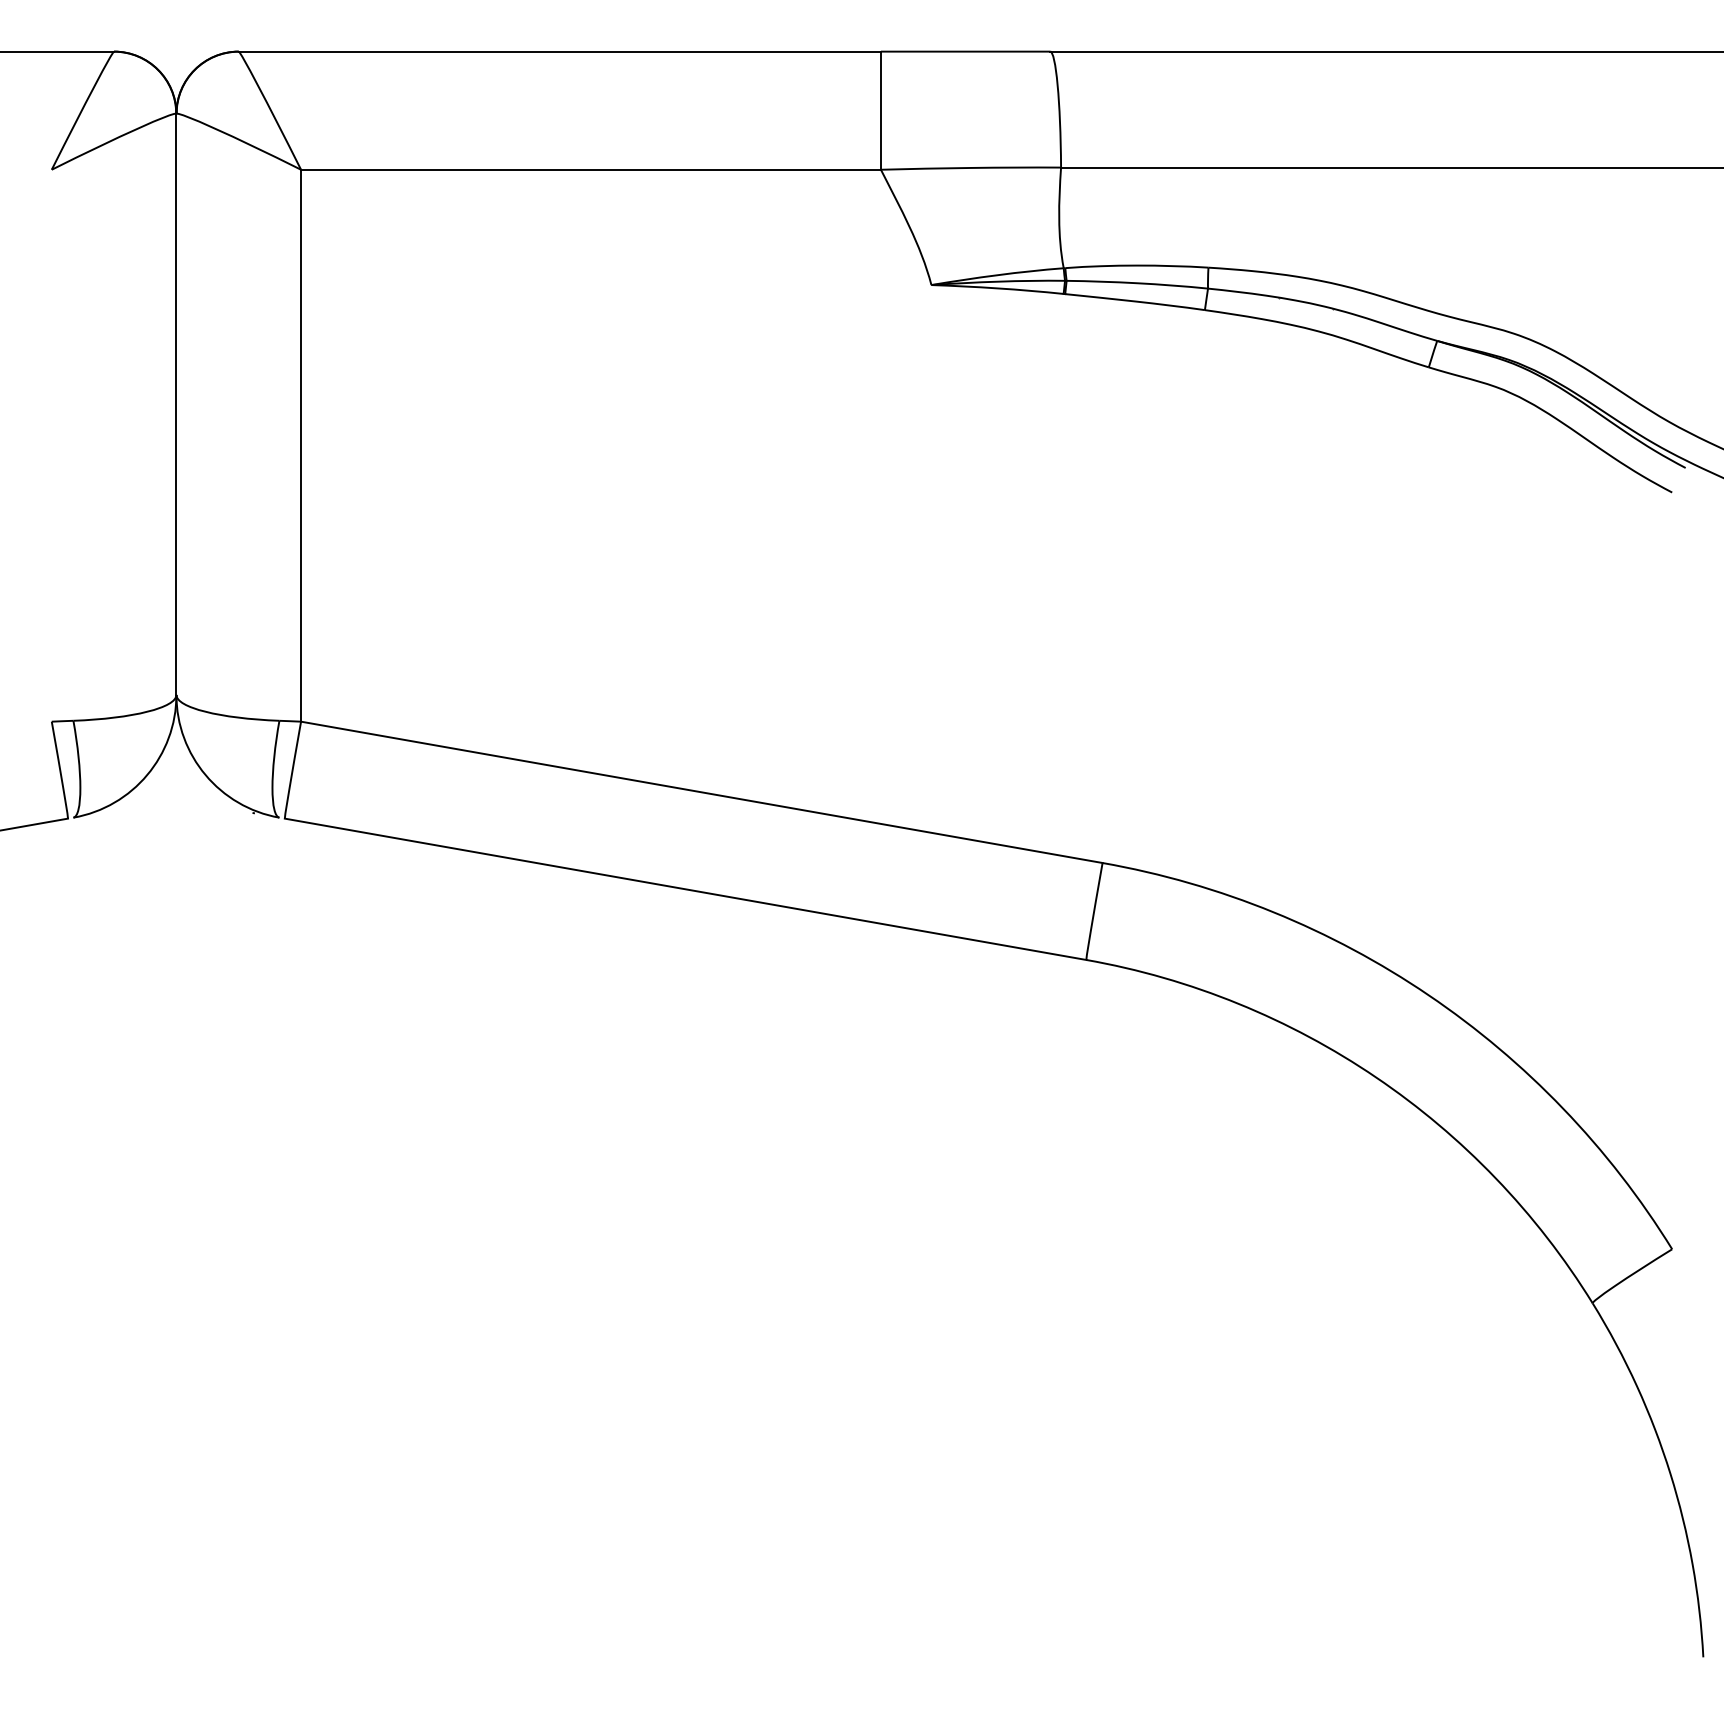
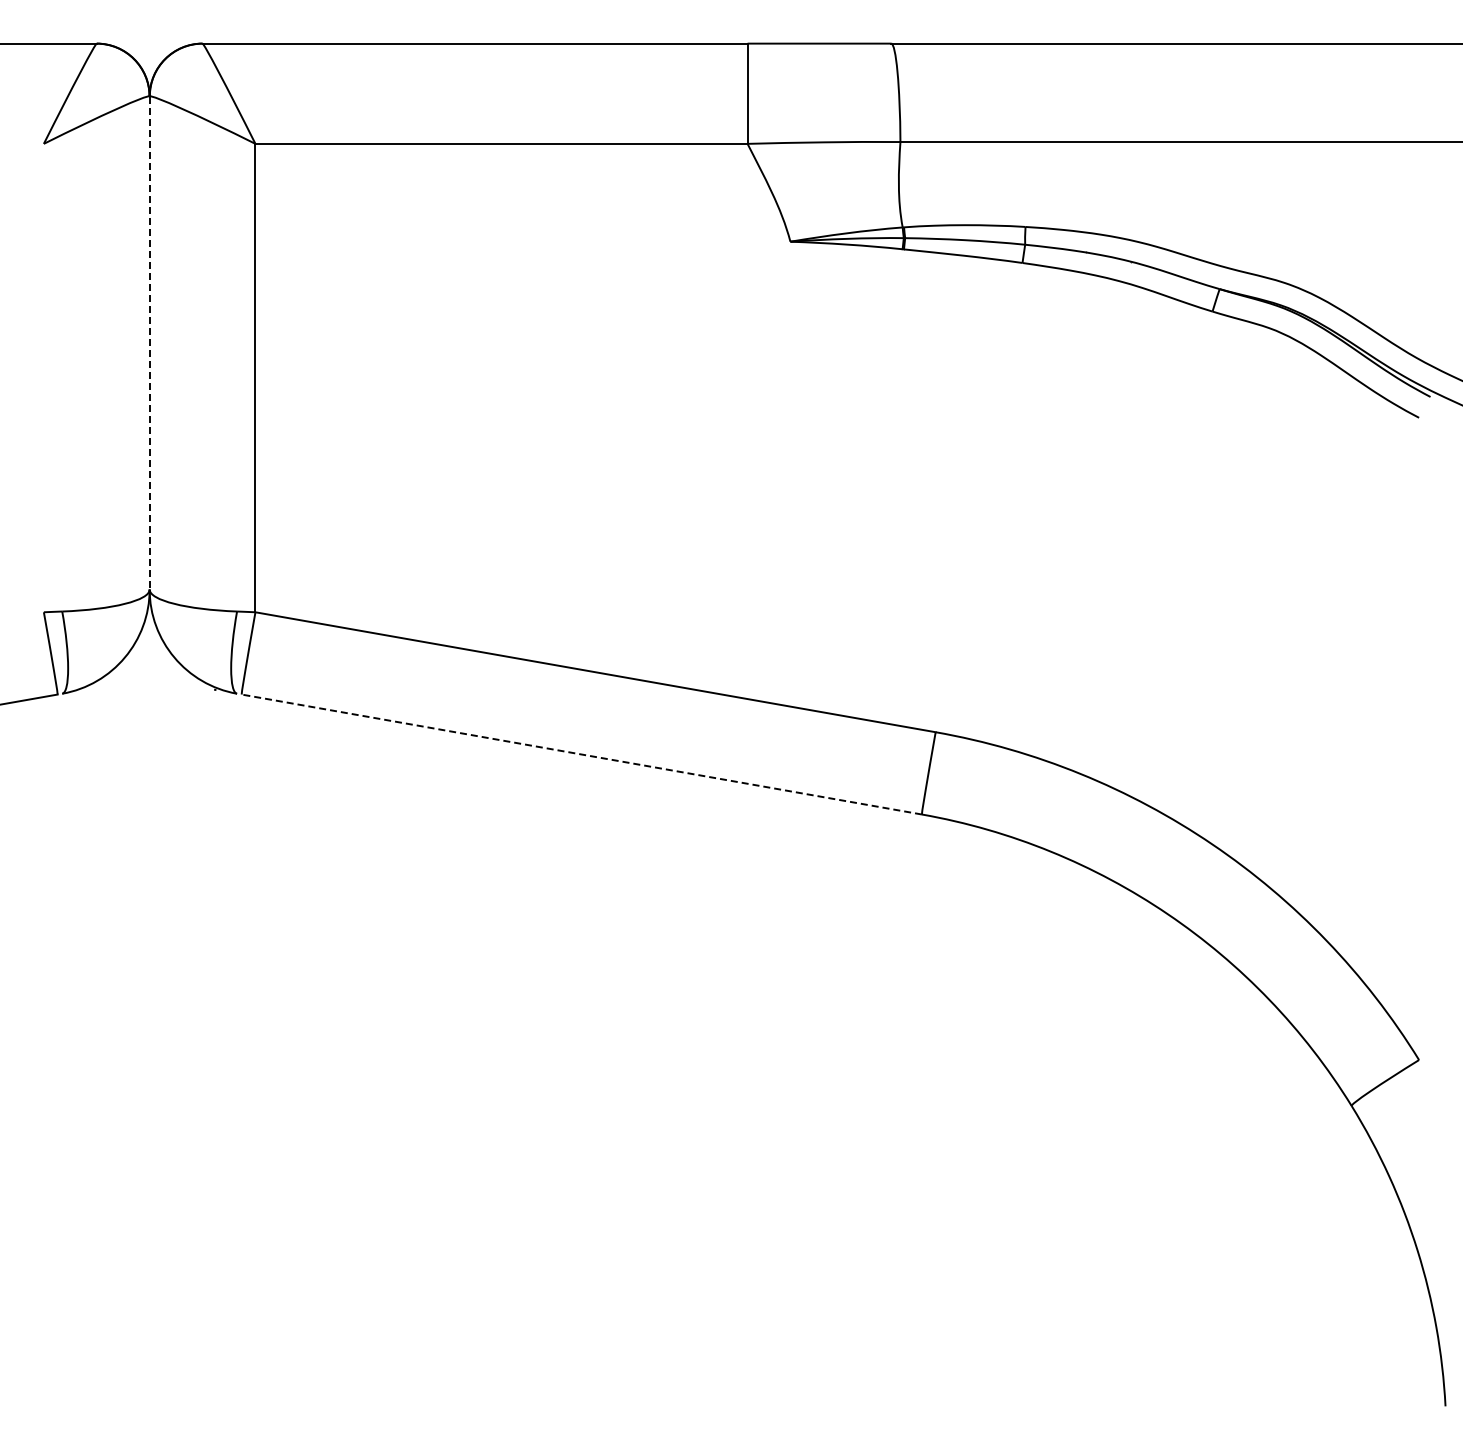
line: (176, 404) -> (149, 343), solid -> dashed
line: (685, 889) -> (581, 754), solid -> dashed

